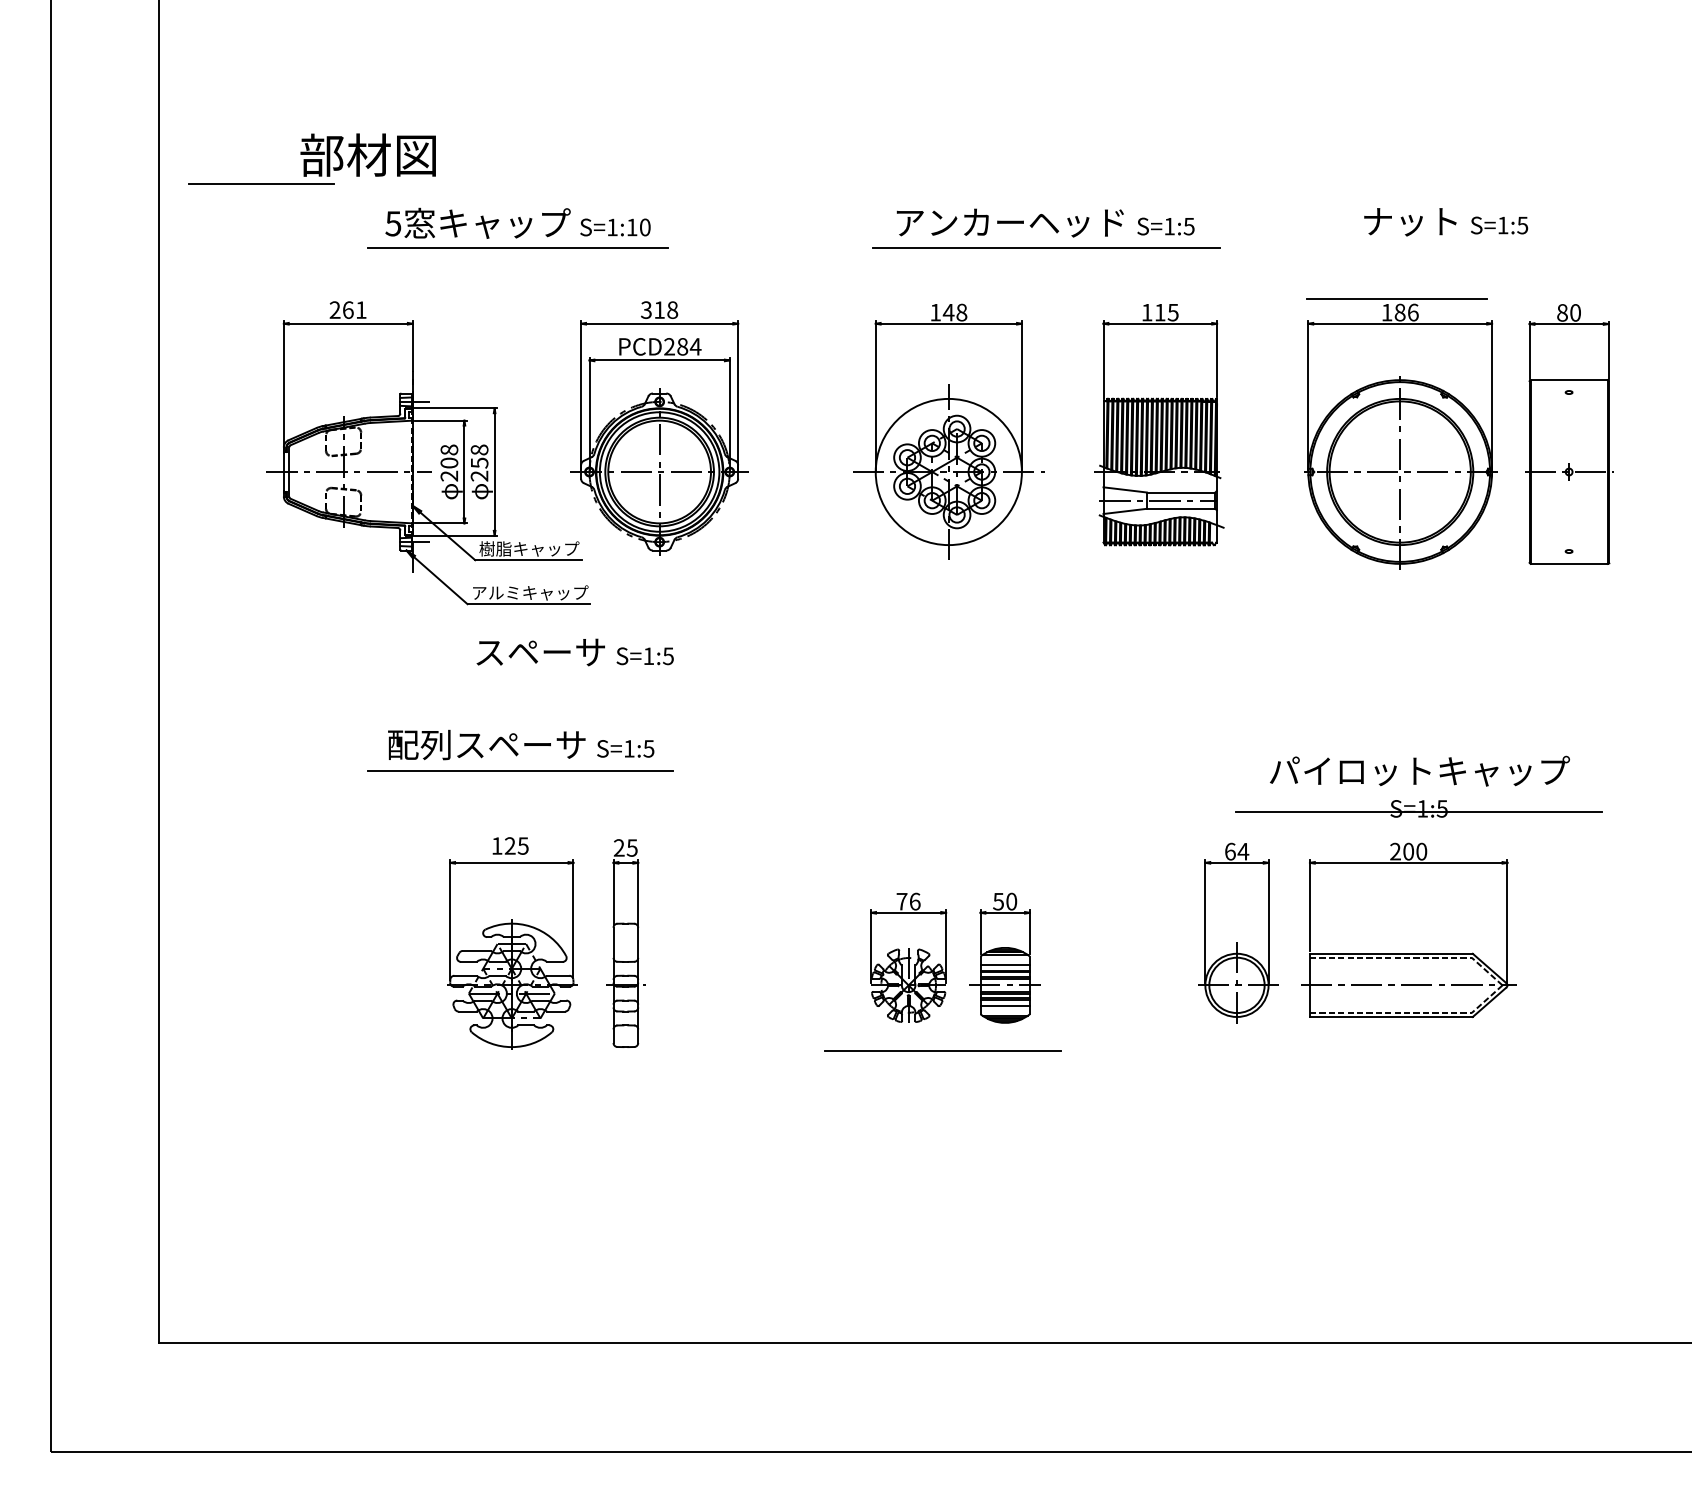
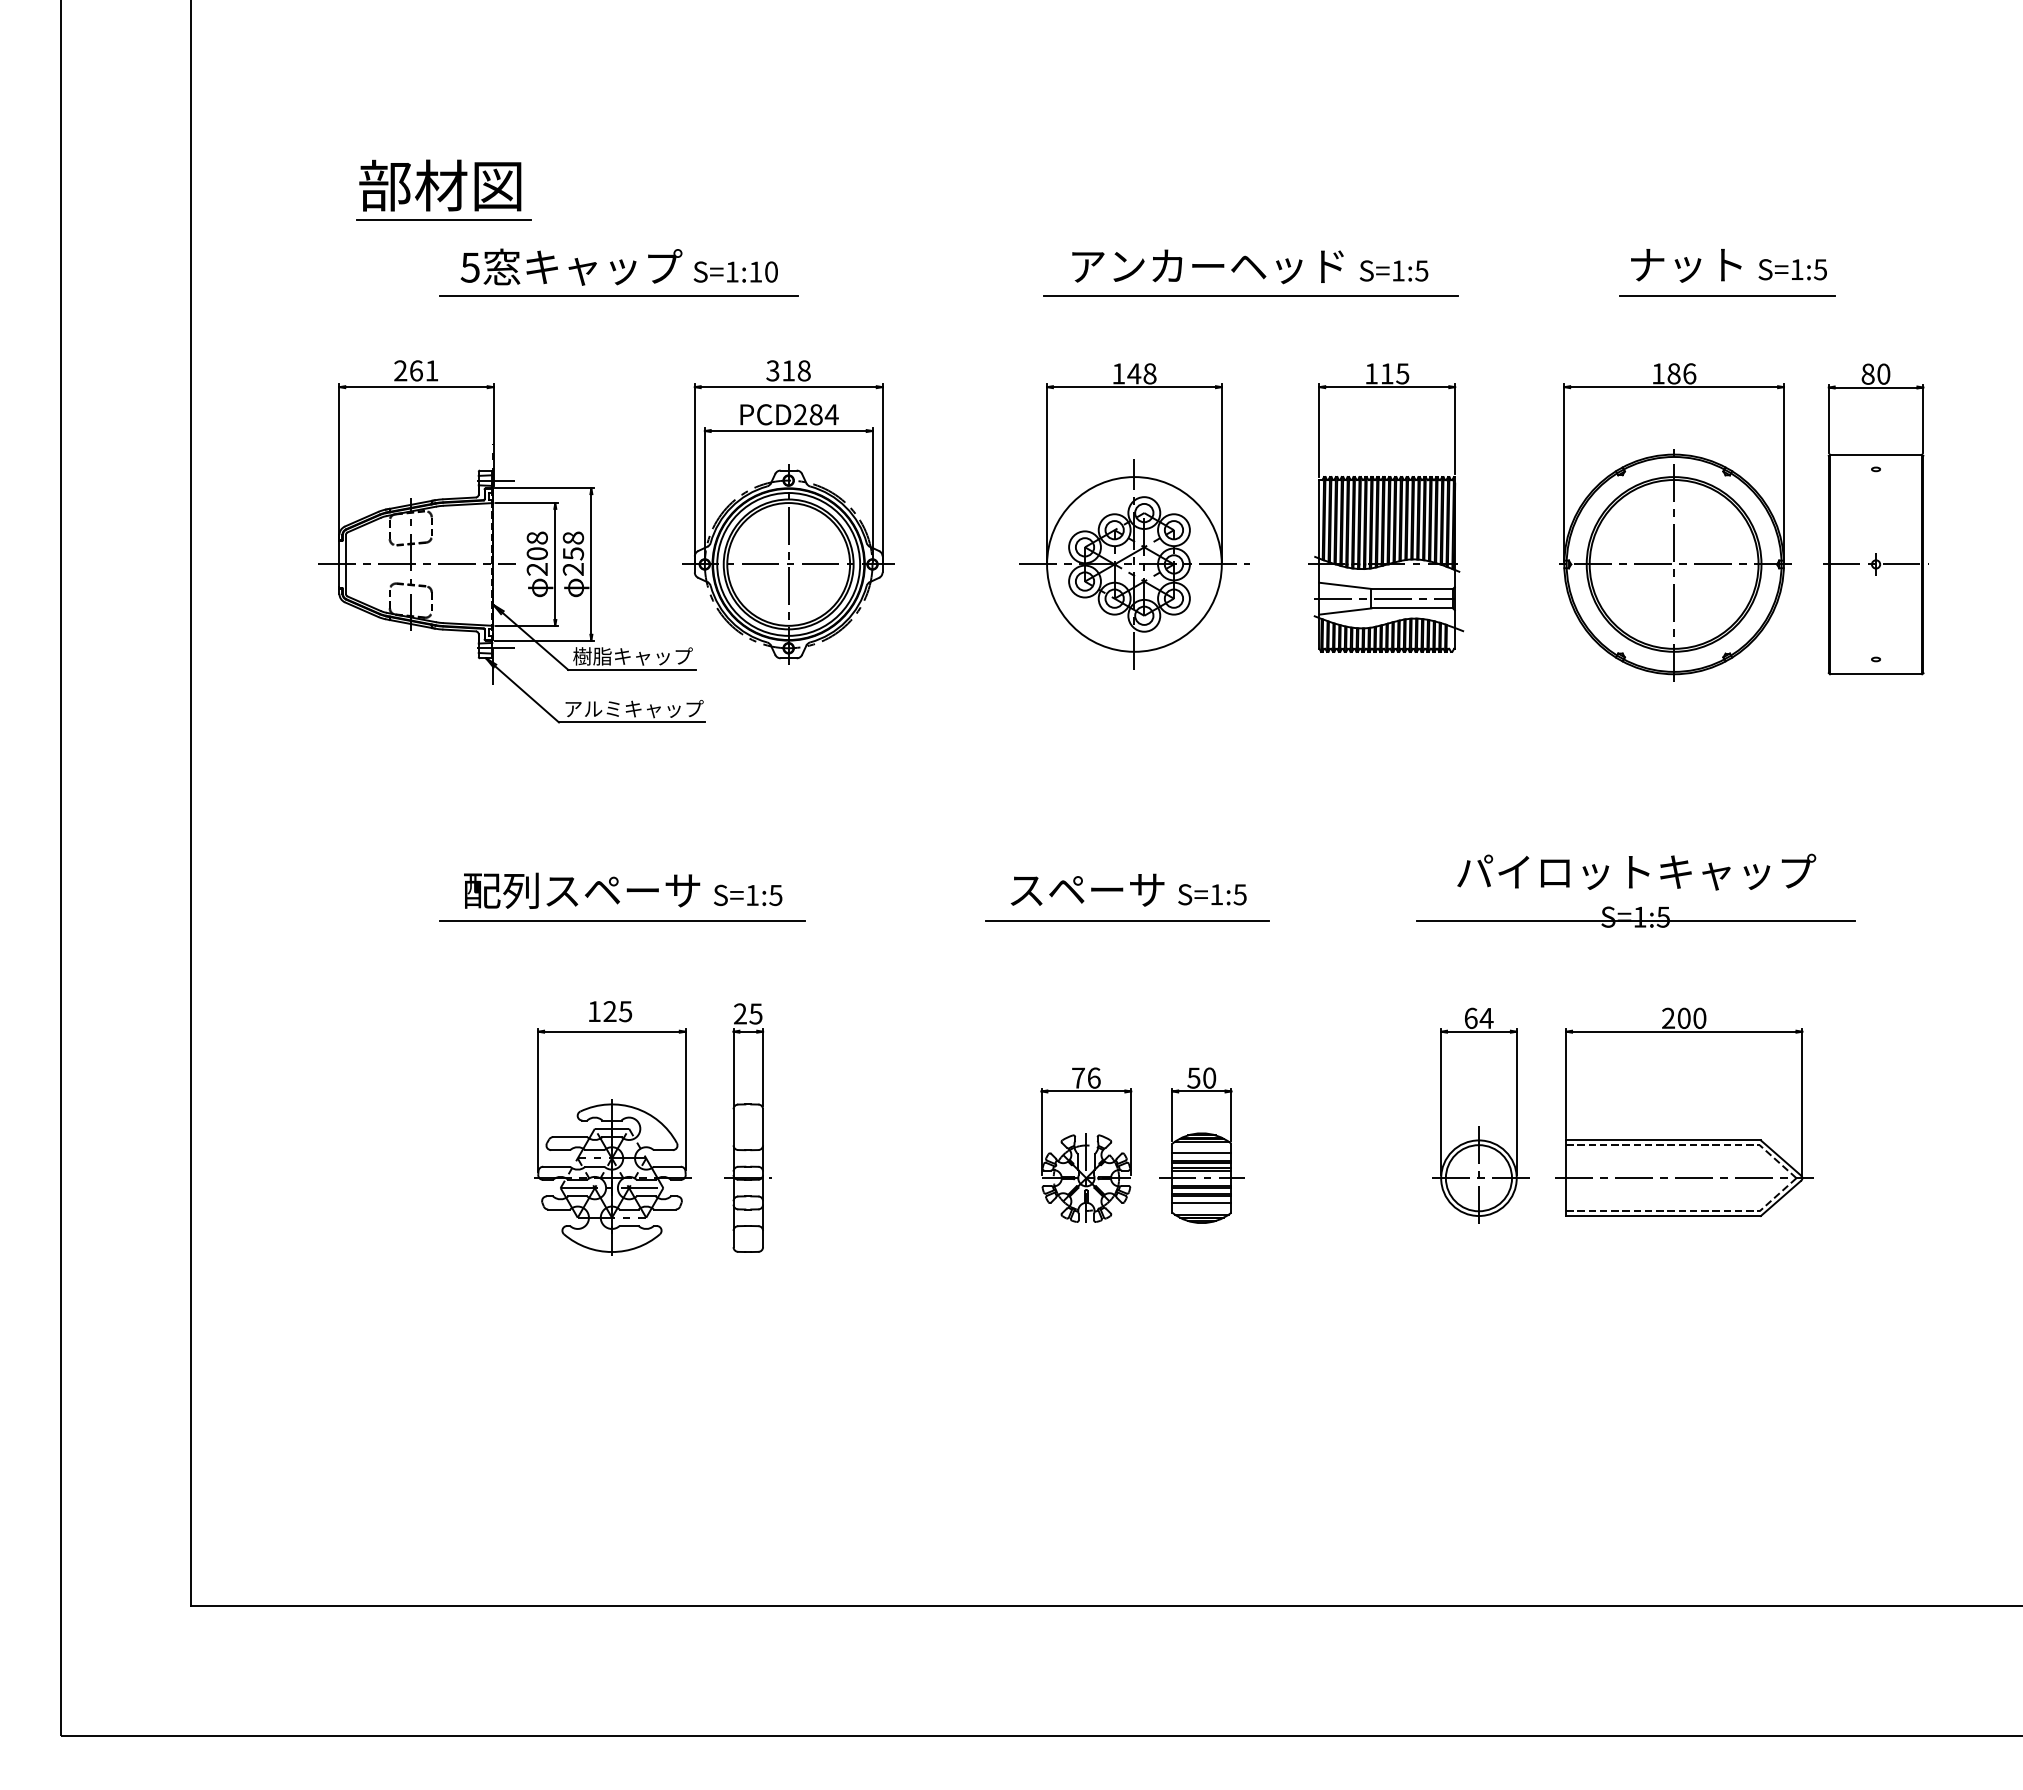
line: (261, 183) -> (443, 219), moved
line: (1396, 298) -> (1727, 295), moved
text: (575, 651) -> (1128, 889), moved
part: (1418, 786) -> (1635, 890), moved
line: (943, 1050) -> (1127, 920), moved

